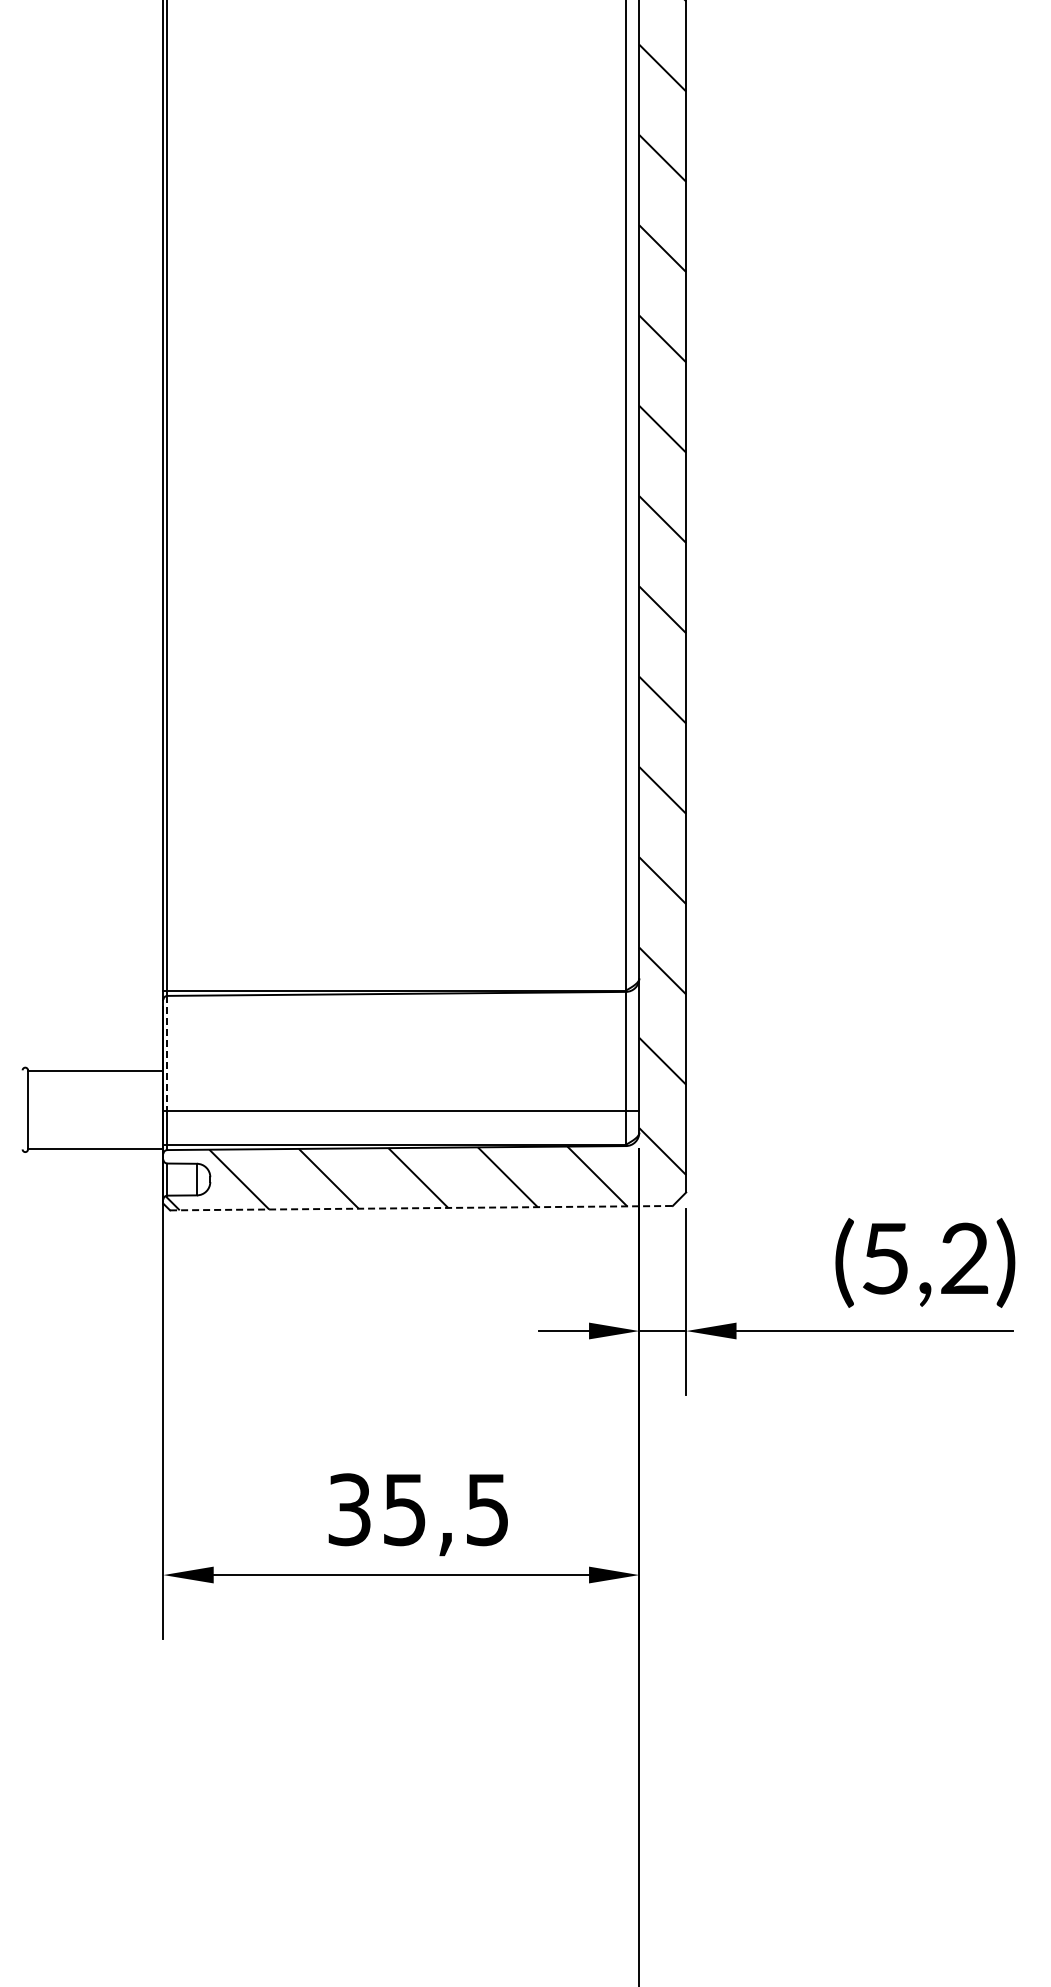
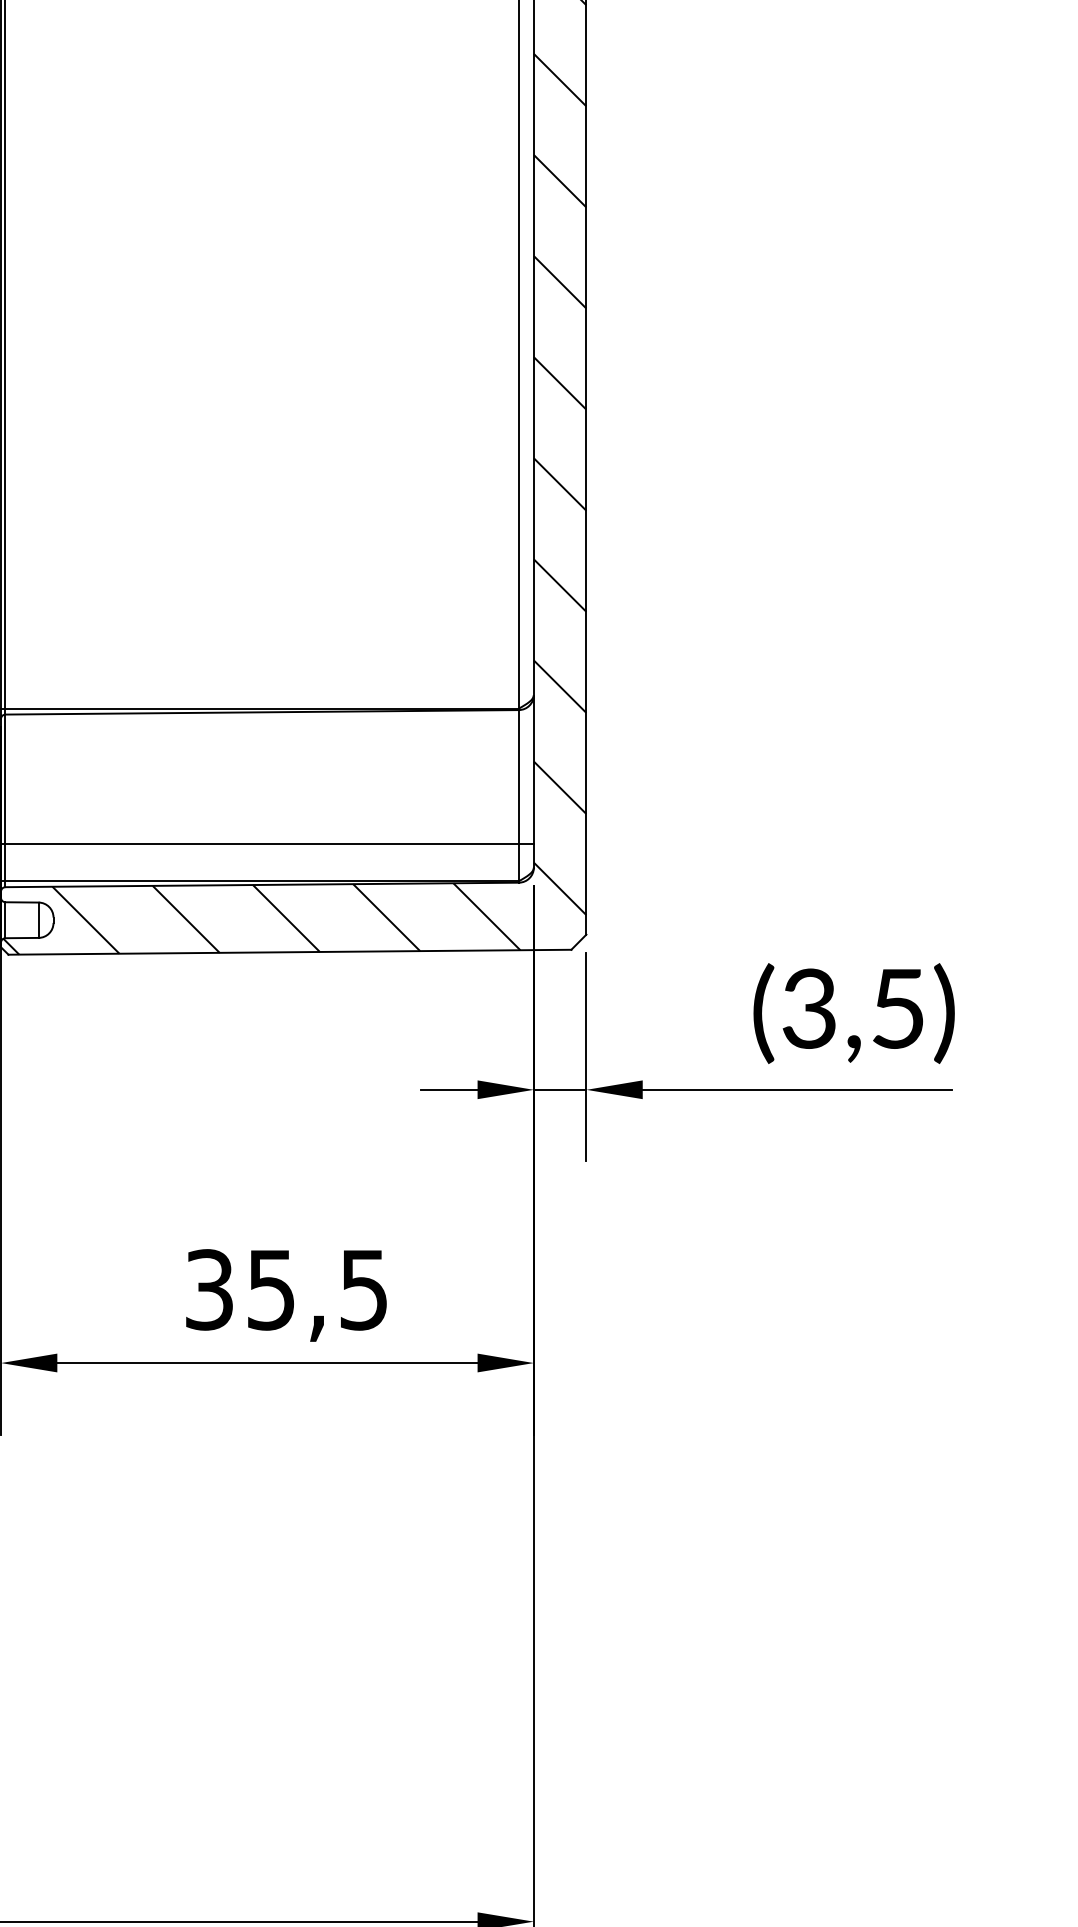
line: (167, 1053) -> (5, 779), dashed -> solid
line: (421, 1208) -> (290, 952), dashed -> solid
text: (924, 1258) -> (853, 1008), (5,2) -> (3,5)

